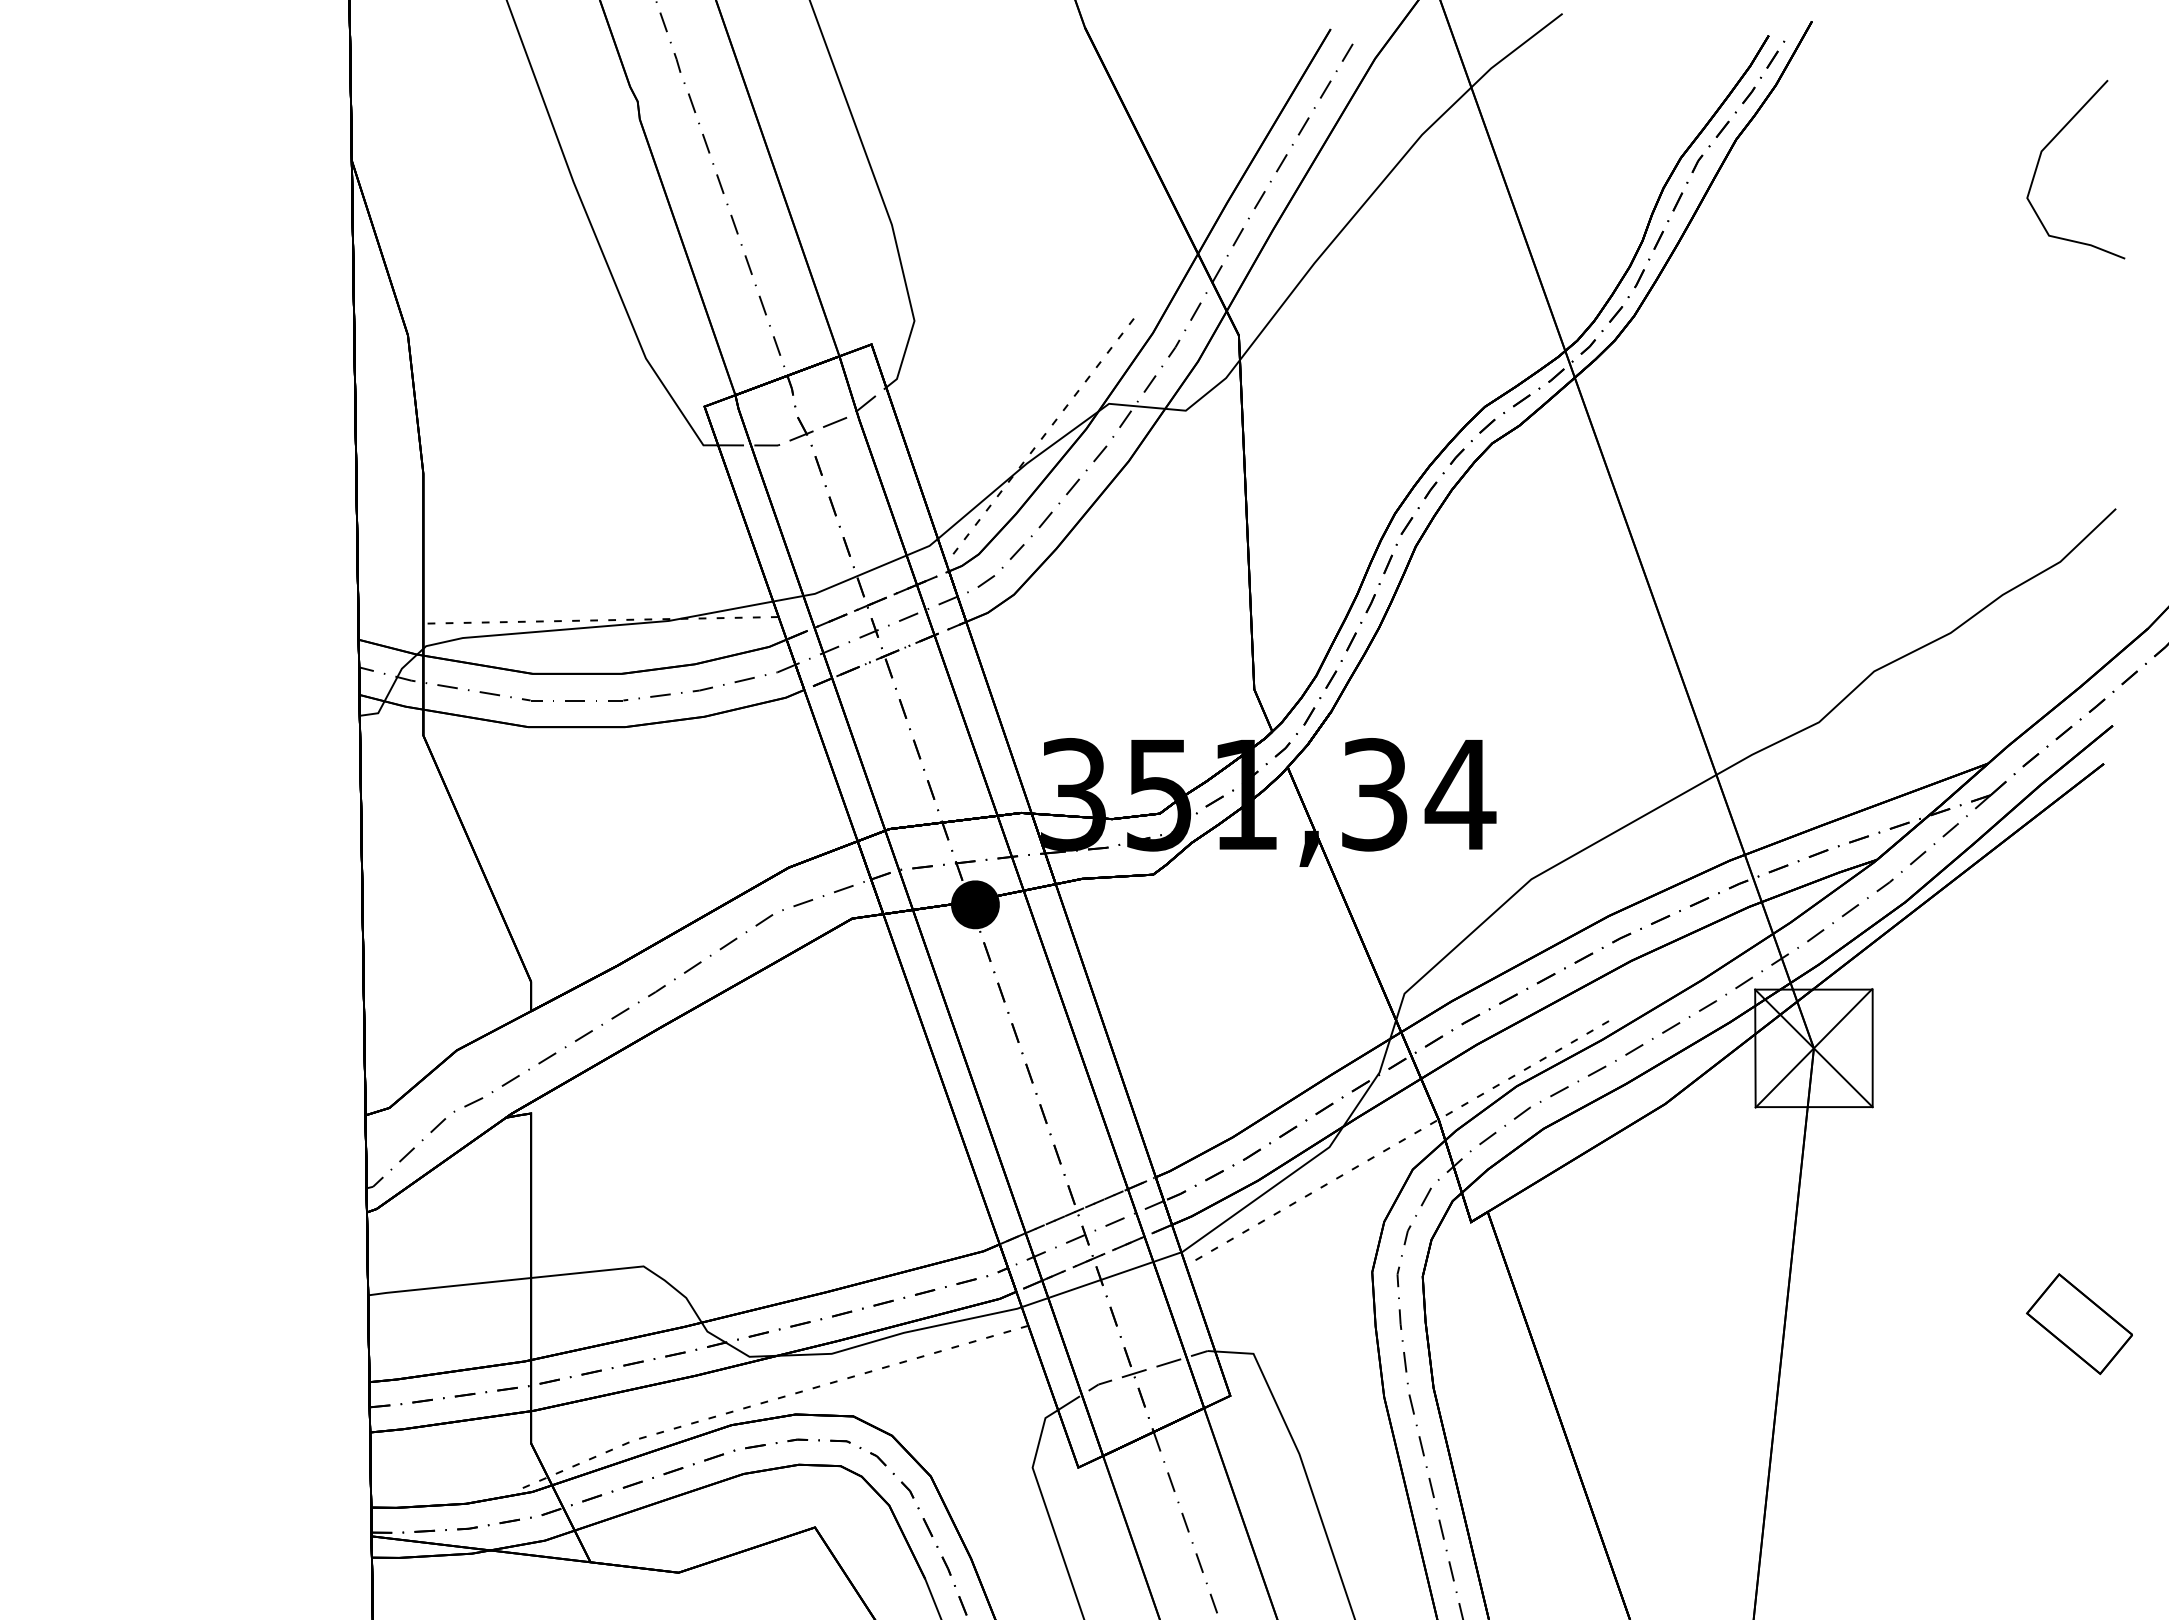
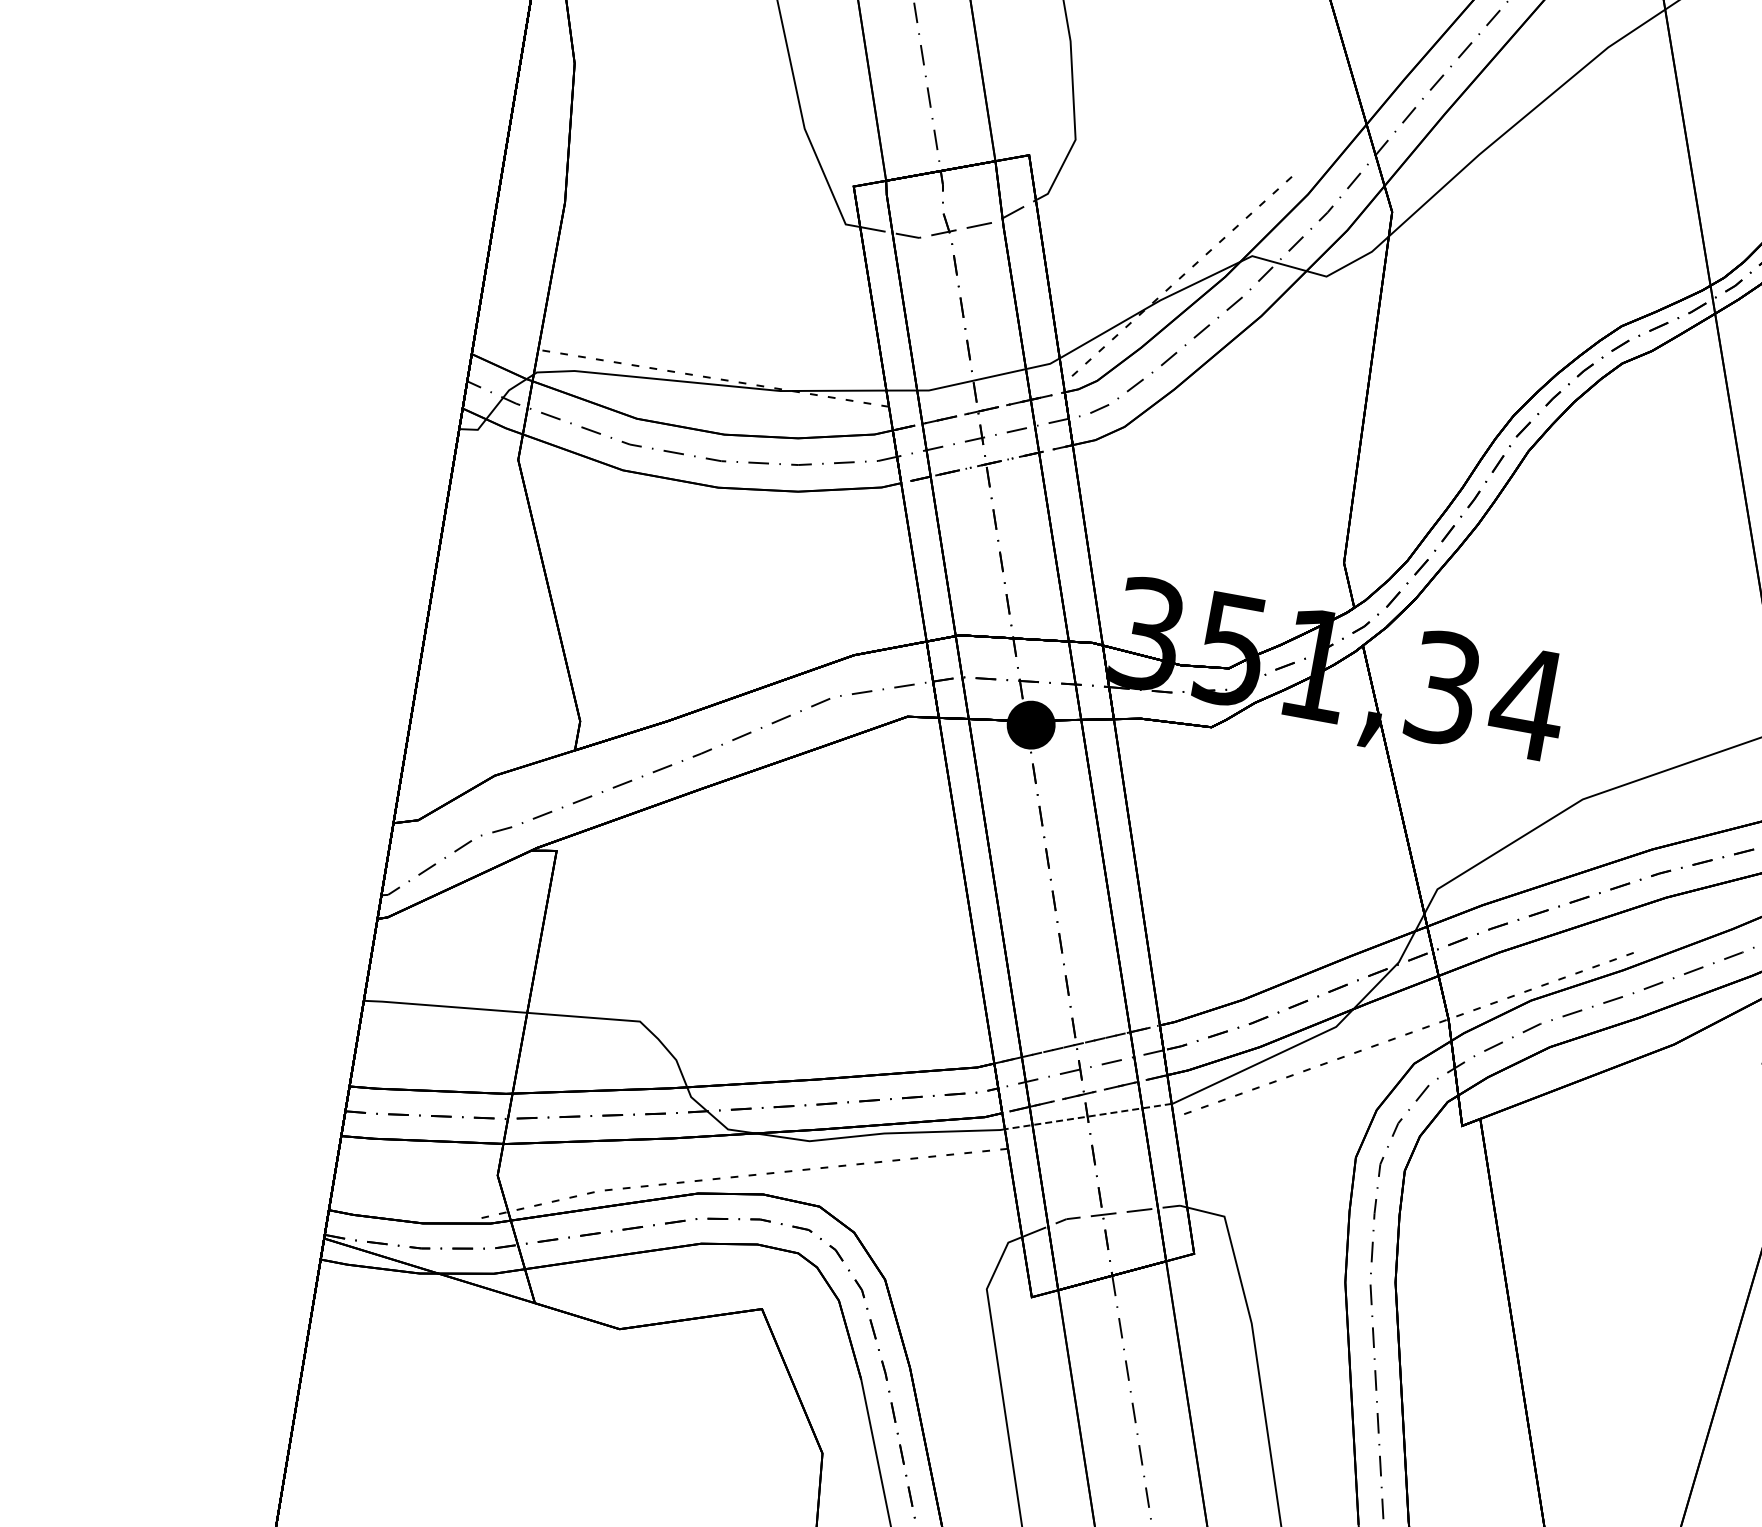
line: (1101, 1279) -> (1088, 1116), solid -> dashed

